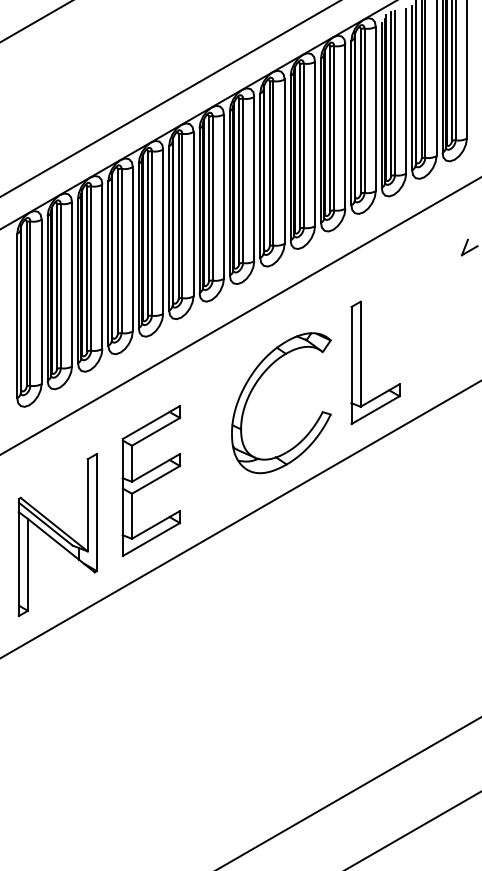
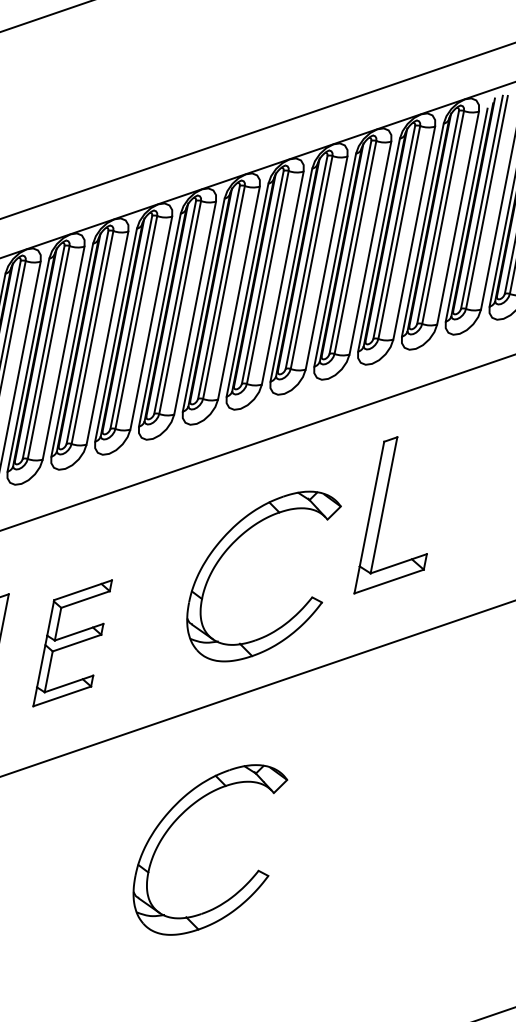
part: (361, 362) -> (383, 516), moved
part: (151, 481) -> (72, 643), size x0.7
part: (255, 597) -> (177, 820), added

